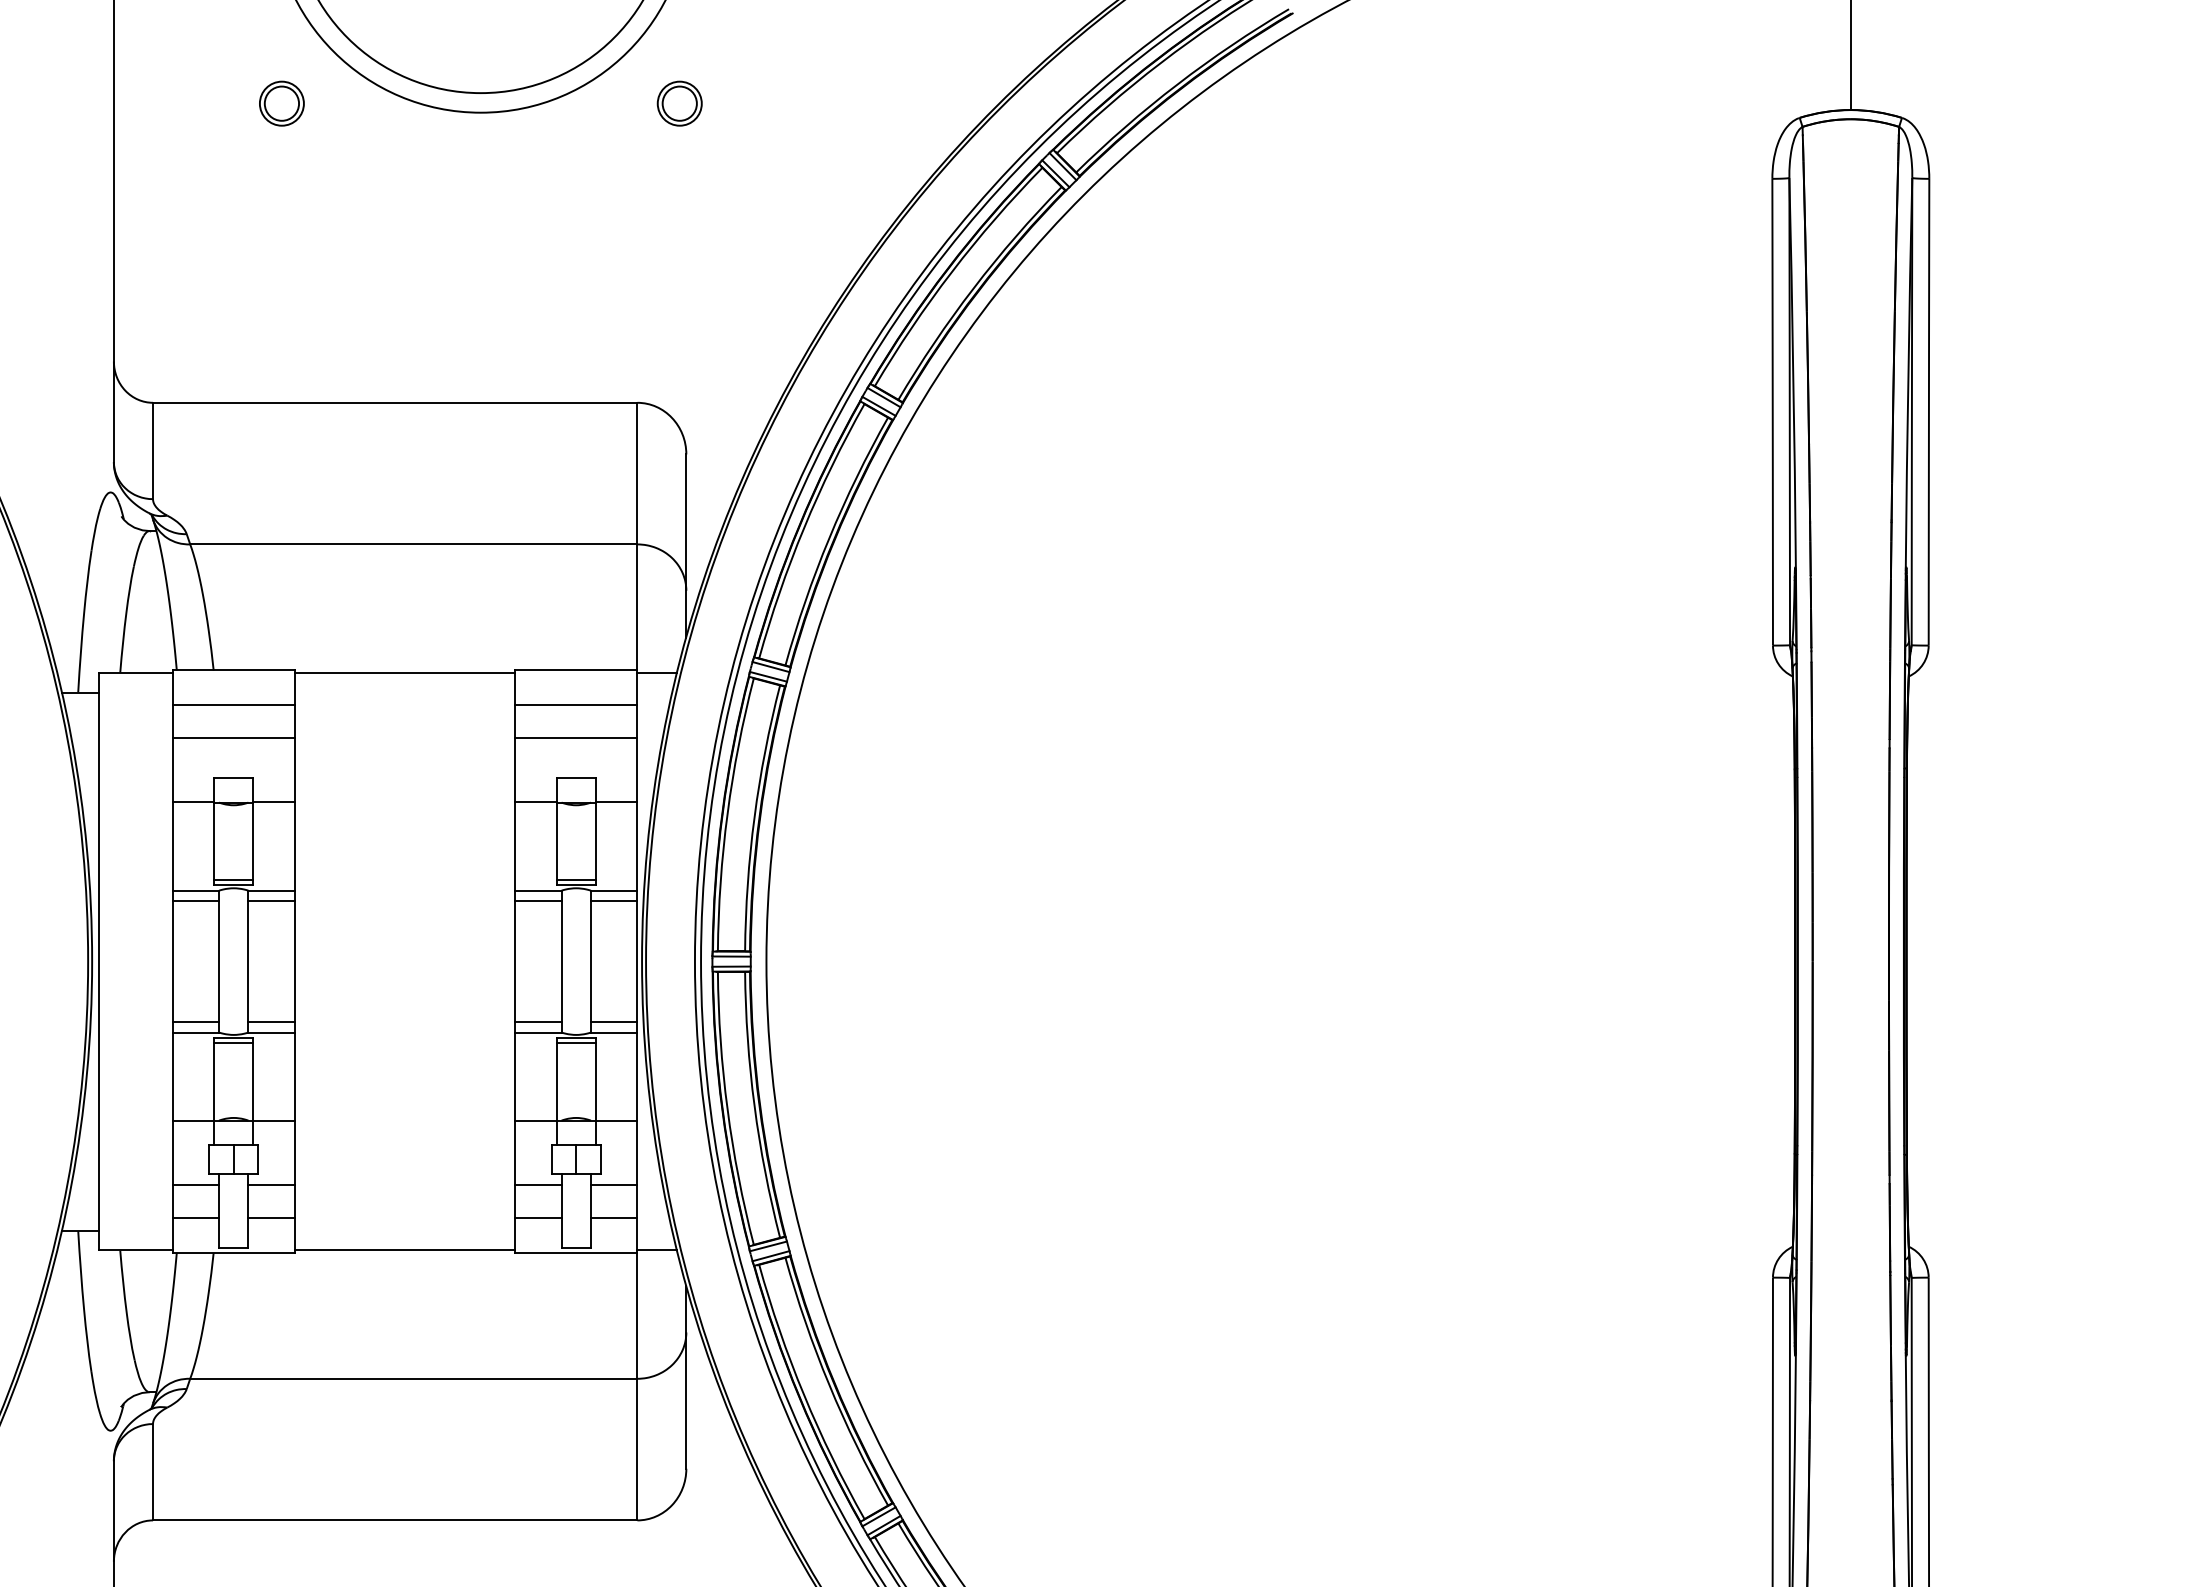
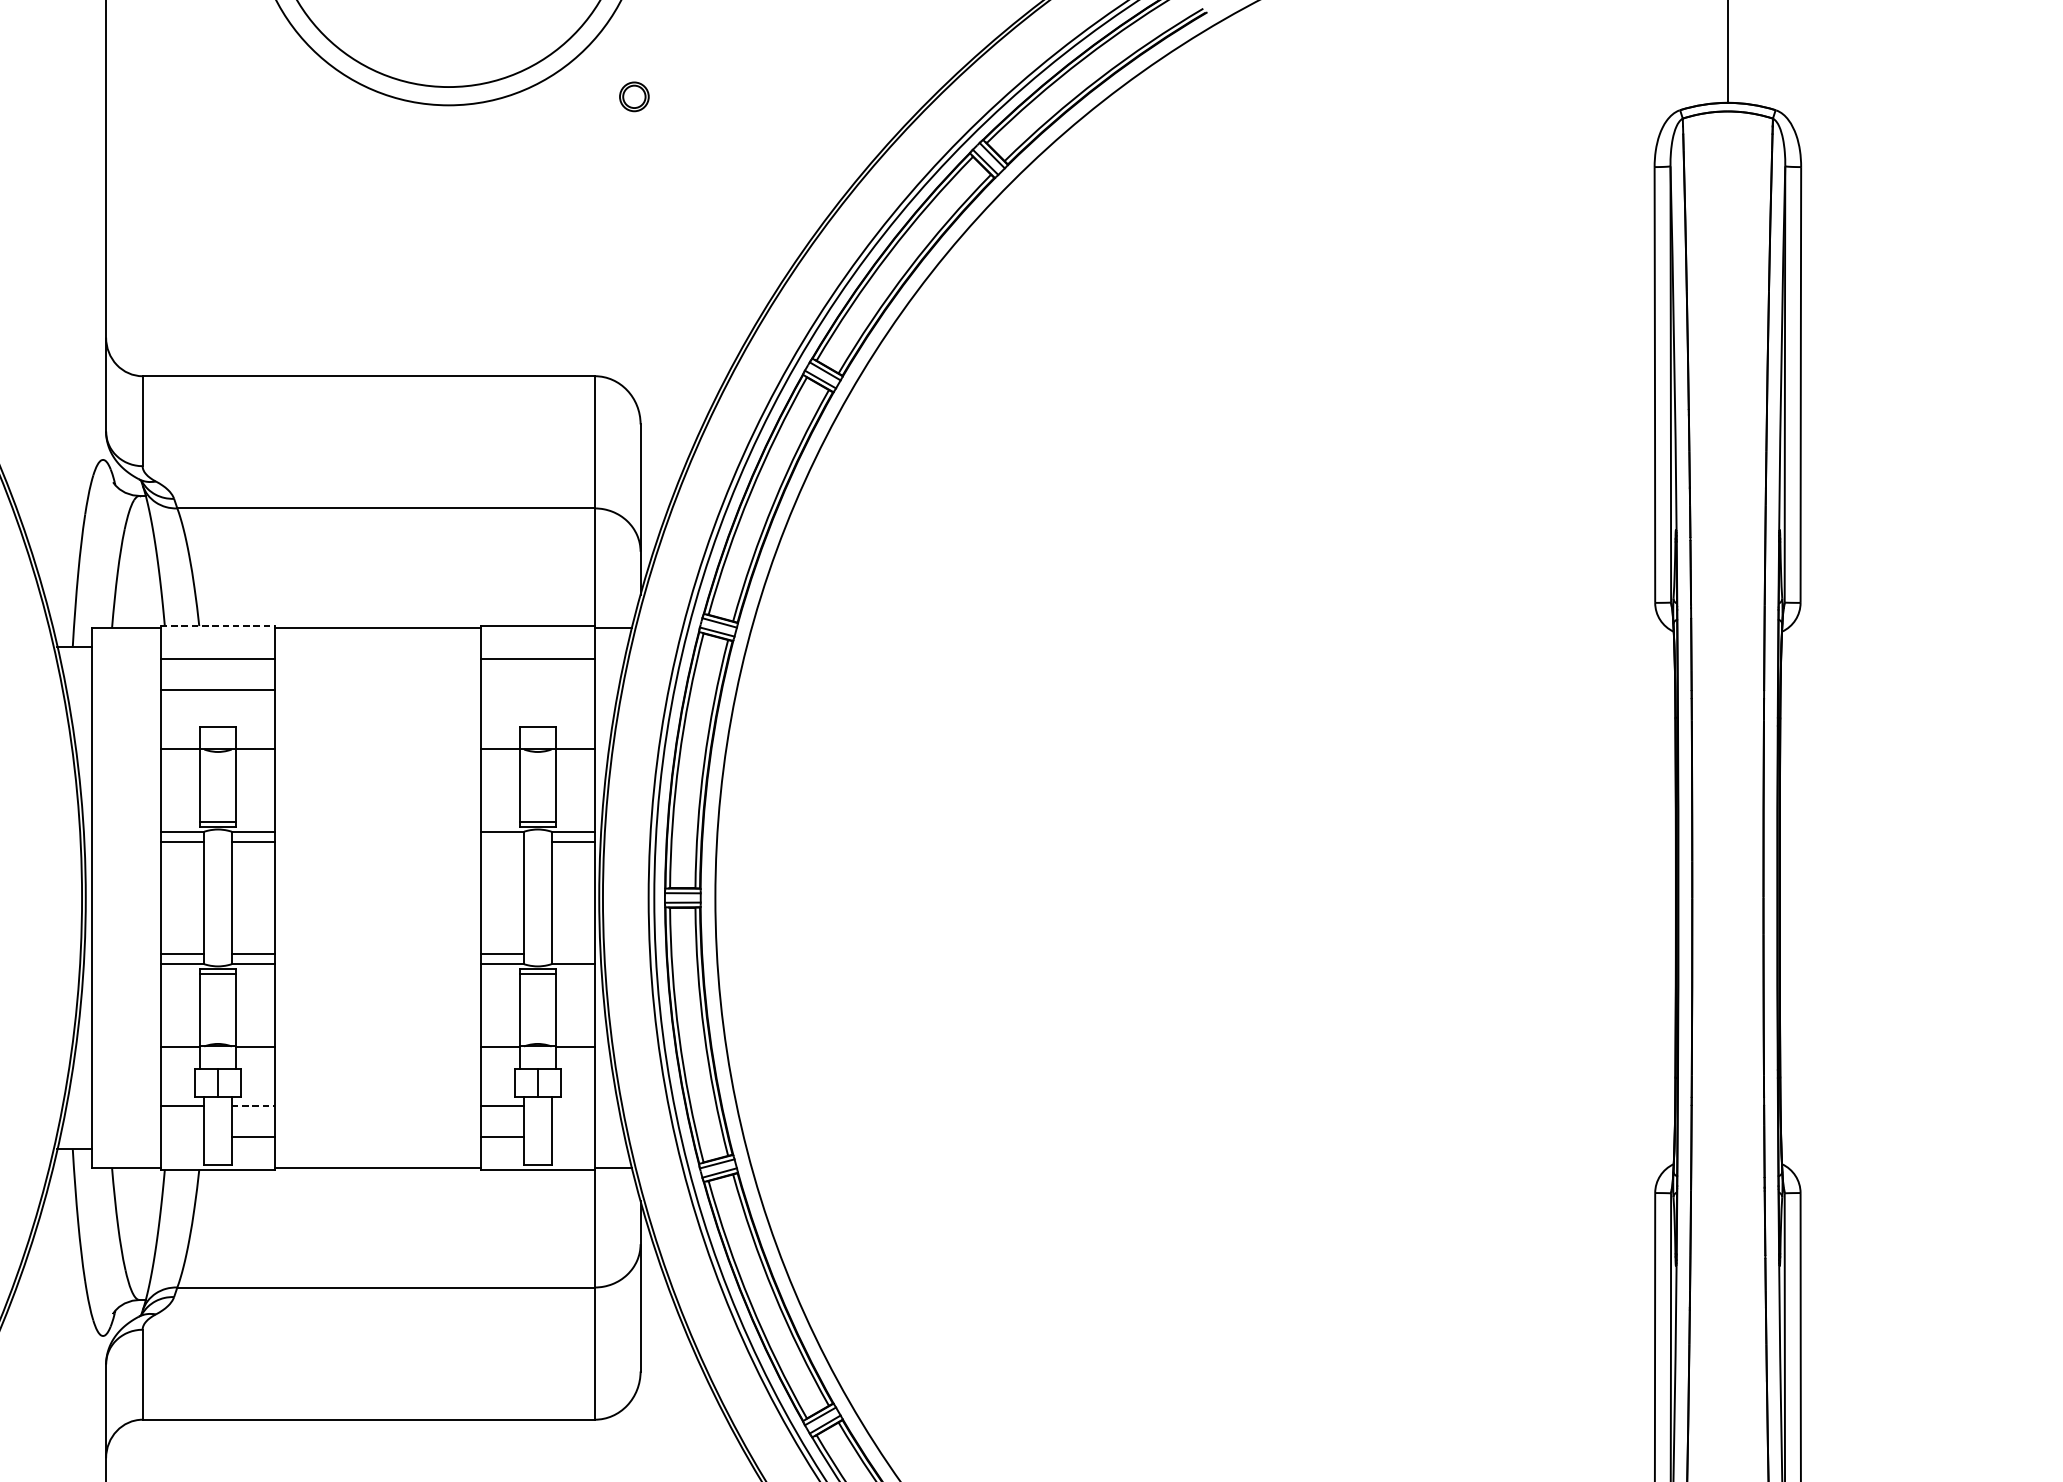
part: (281, 103) -> (262, 96), removed
part: (679, 103) -> (634, 96), size x0.7
line: (234, 670) -> (218, 626), solid -> dashed
line: (576, 738) -> (538, 689), removed
line: (538, 901) -> (502, 841), removed
line: (613, 1022) -> (572, 954), removed
line: (272, 1184) -> (254, 1106), solid -> dashed
line: (613, 1184) -> (572, 1106), removed
line: (195, 1217) -> (182, 1136), removed
line: (613, 1217) -> (572, 1136), removed

